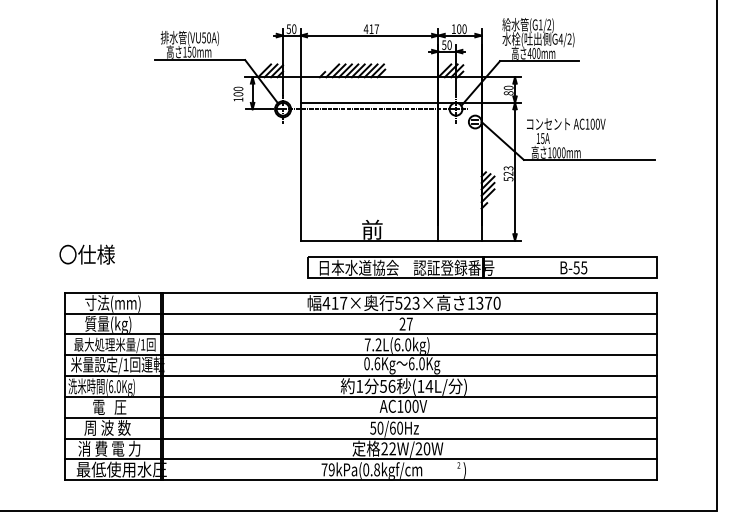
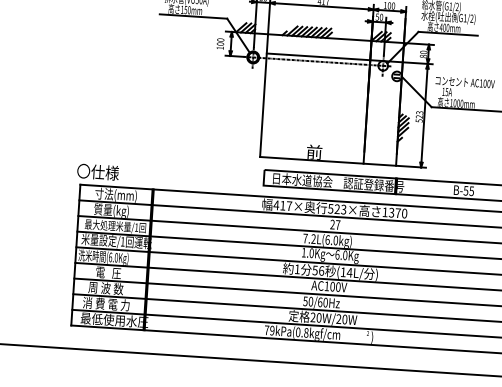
text: (560, 39) -> (465, 18), G4/2) -> G1/2)
text: (86, 254) -> (97, 172), moved
text: (372, 363) -> (308, 252), 0.6Kg -> 1.0Kg
text: (392, 448) -> (318, 317), 22W/20W -> 20W/20W

